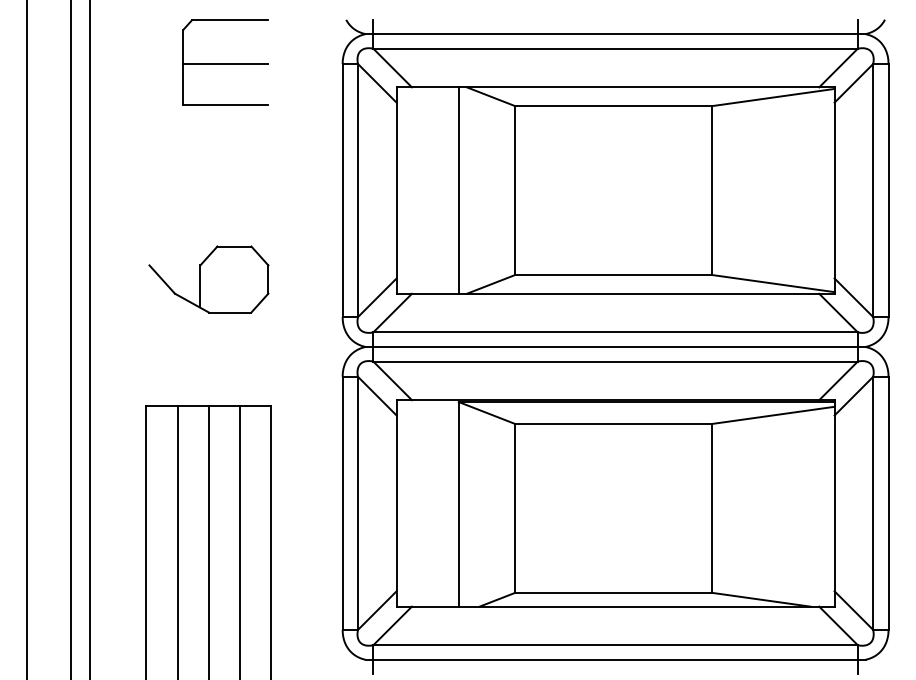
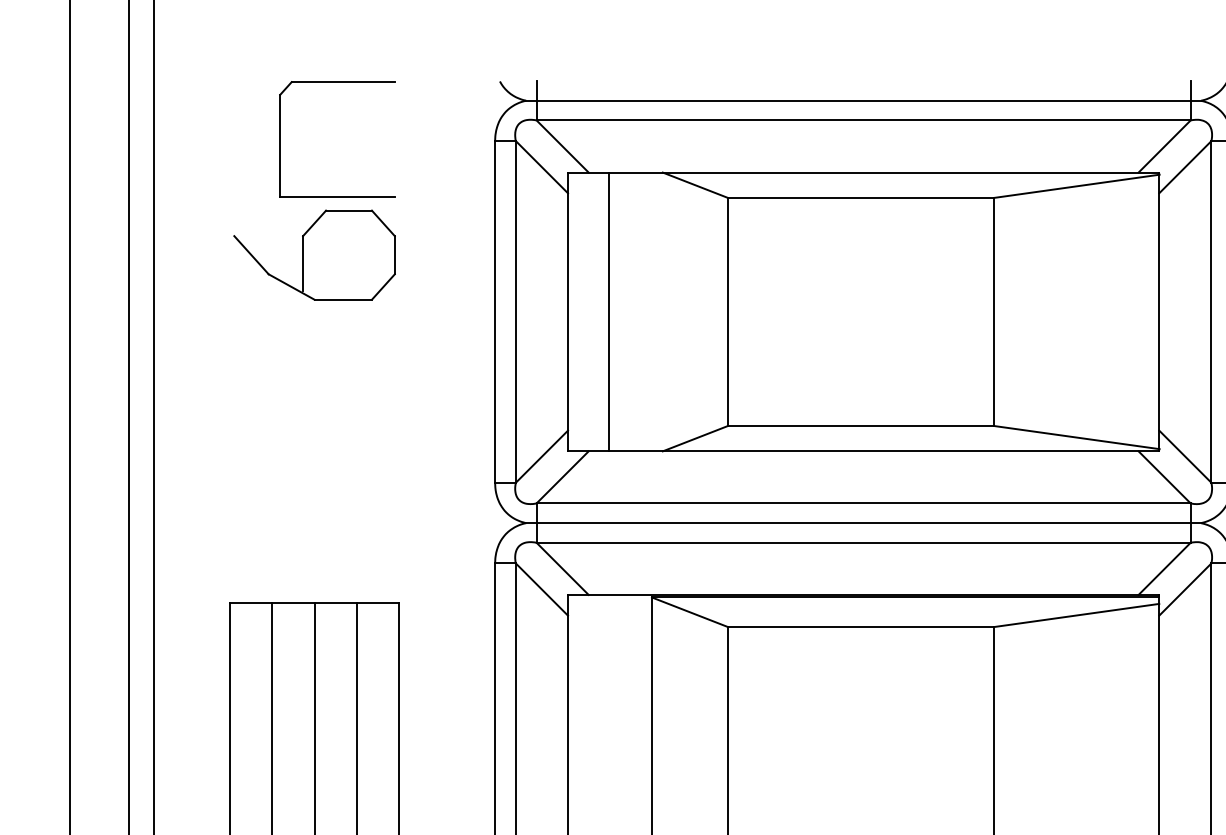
line: (225, 64) -> (336, 141), removed
line: (458, 190) -> (608, 311), moved
part: (208, 279) -> (314, 255), moved

